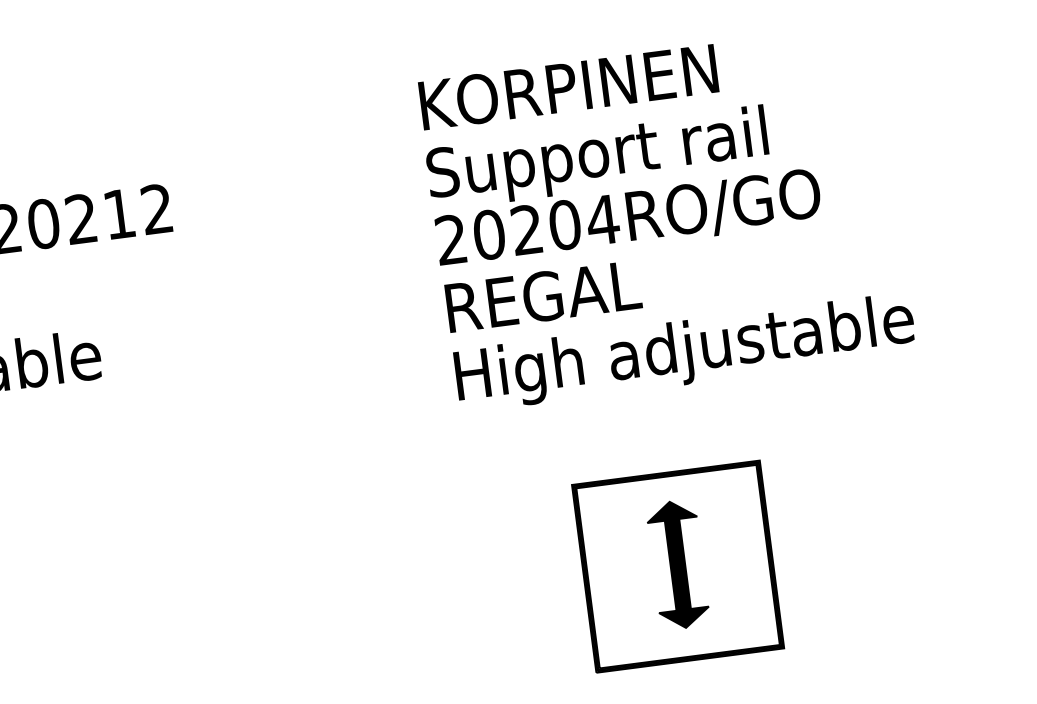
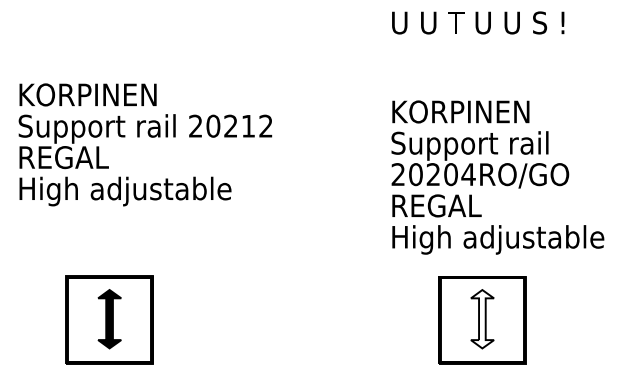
text: (666, 218) -> (497, 177), moved
fill: (678, 565) -> (482, 319), removed

